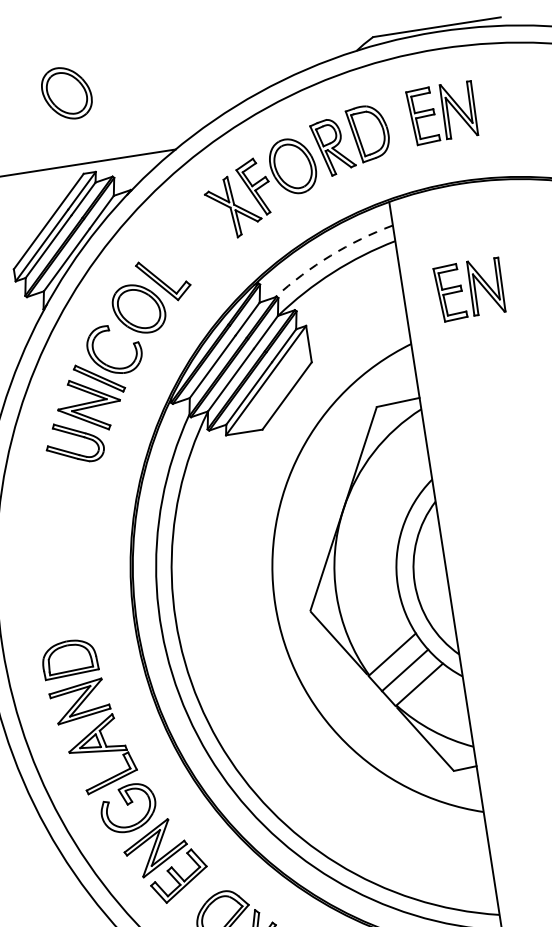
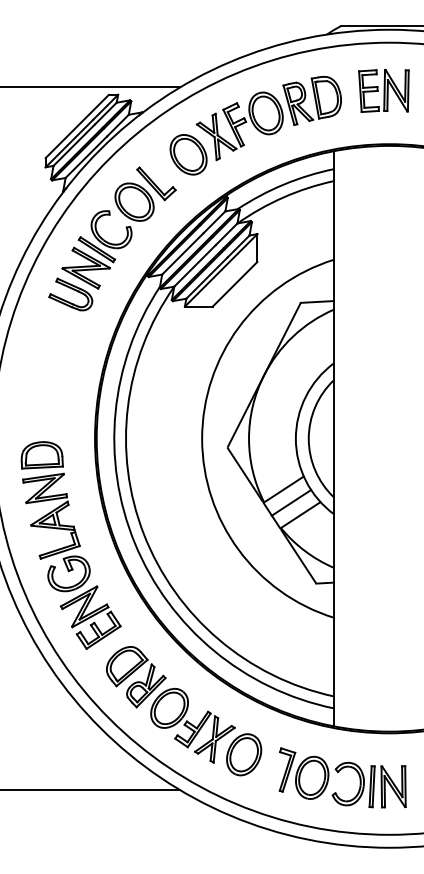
part: (66, 92) -> (188, 154), moved
arc: (330, 255) -> (283, 184), dashed -> solid
part: (469, 289) -> (383, 225), removed

